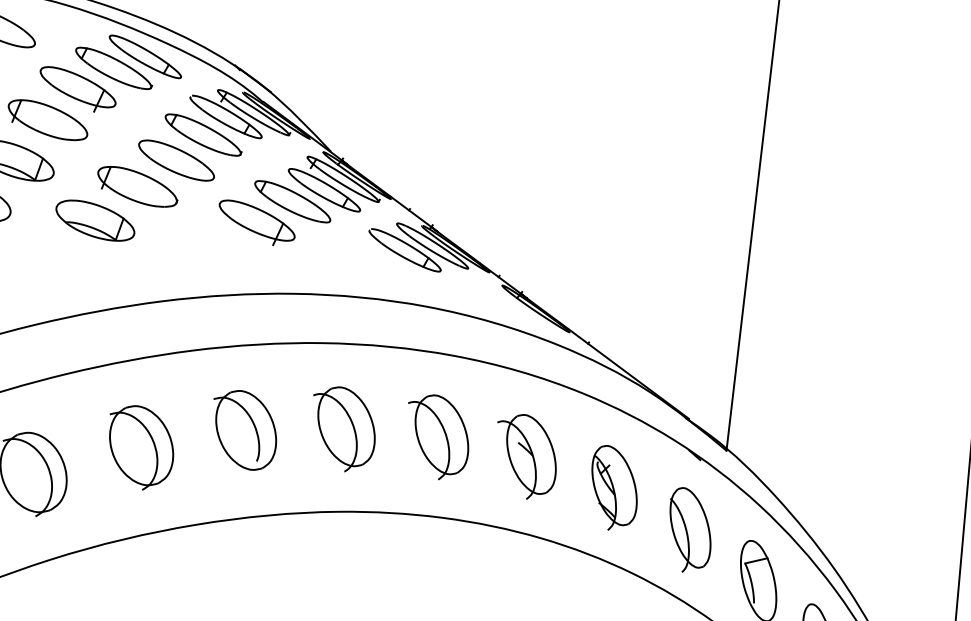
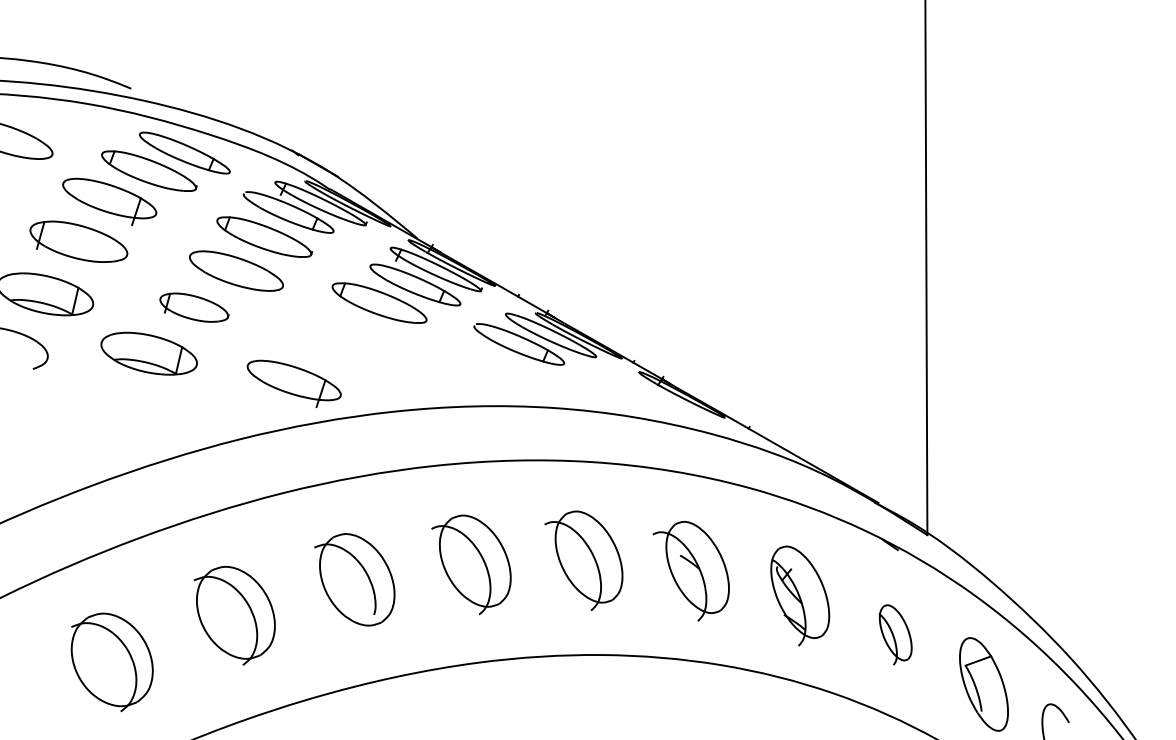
part: (137, 186) -> (194, 307), size x0.7
part: (256, 223) -> (293, 383), moved
part: (689, 530) -> (895, 634), size x0.6

